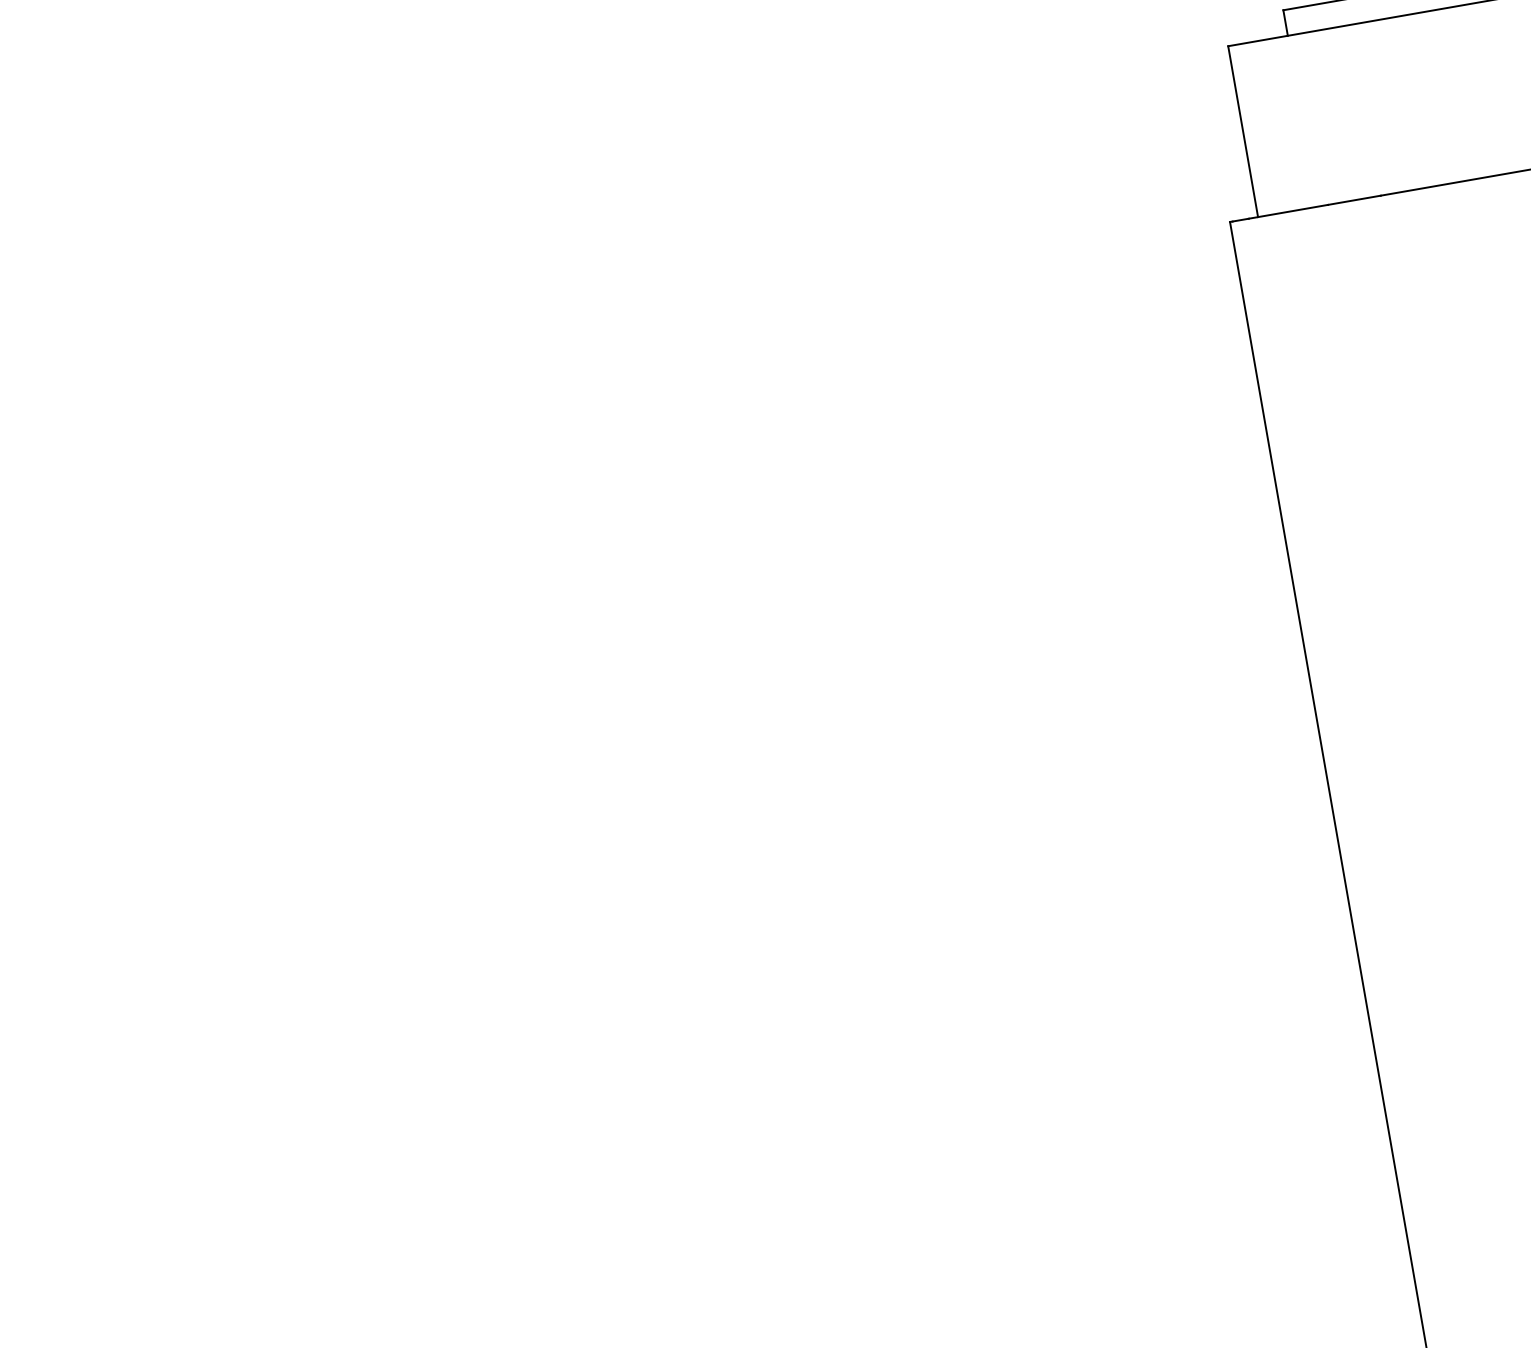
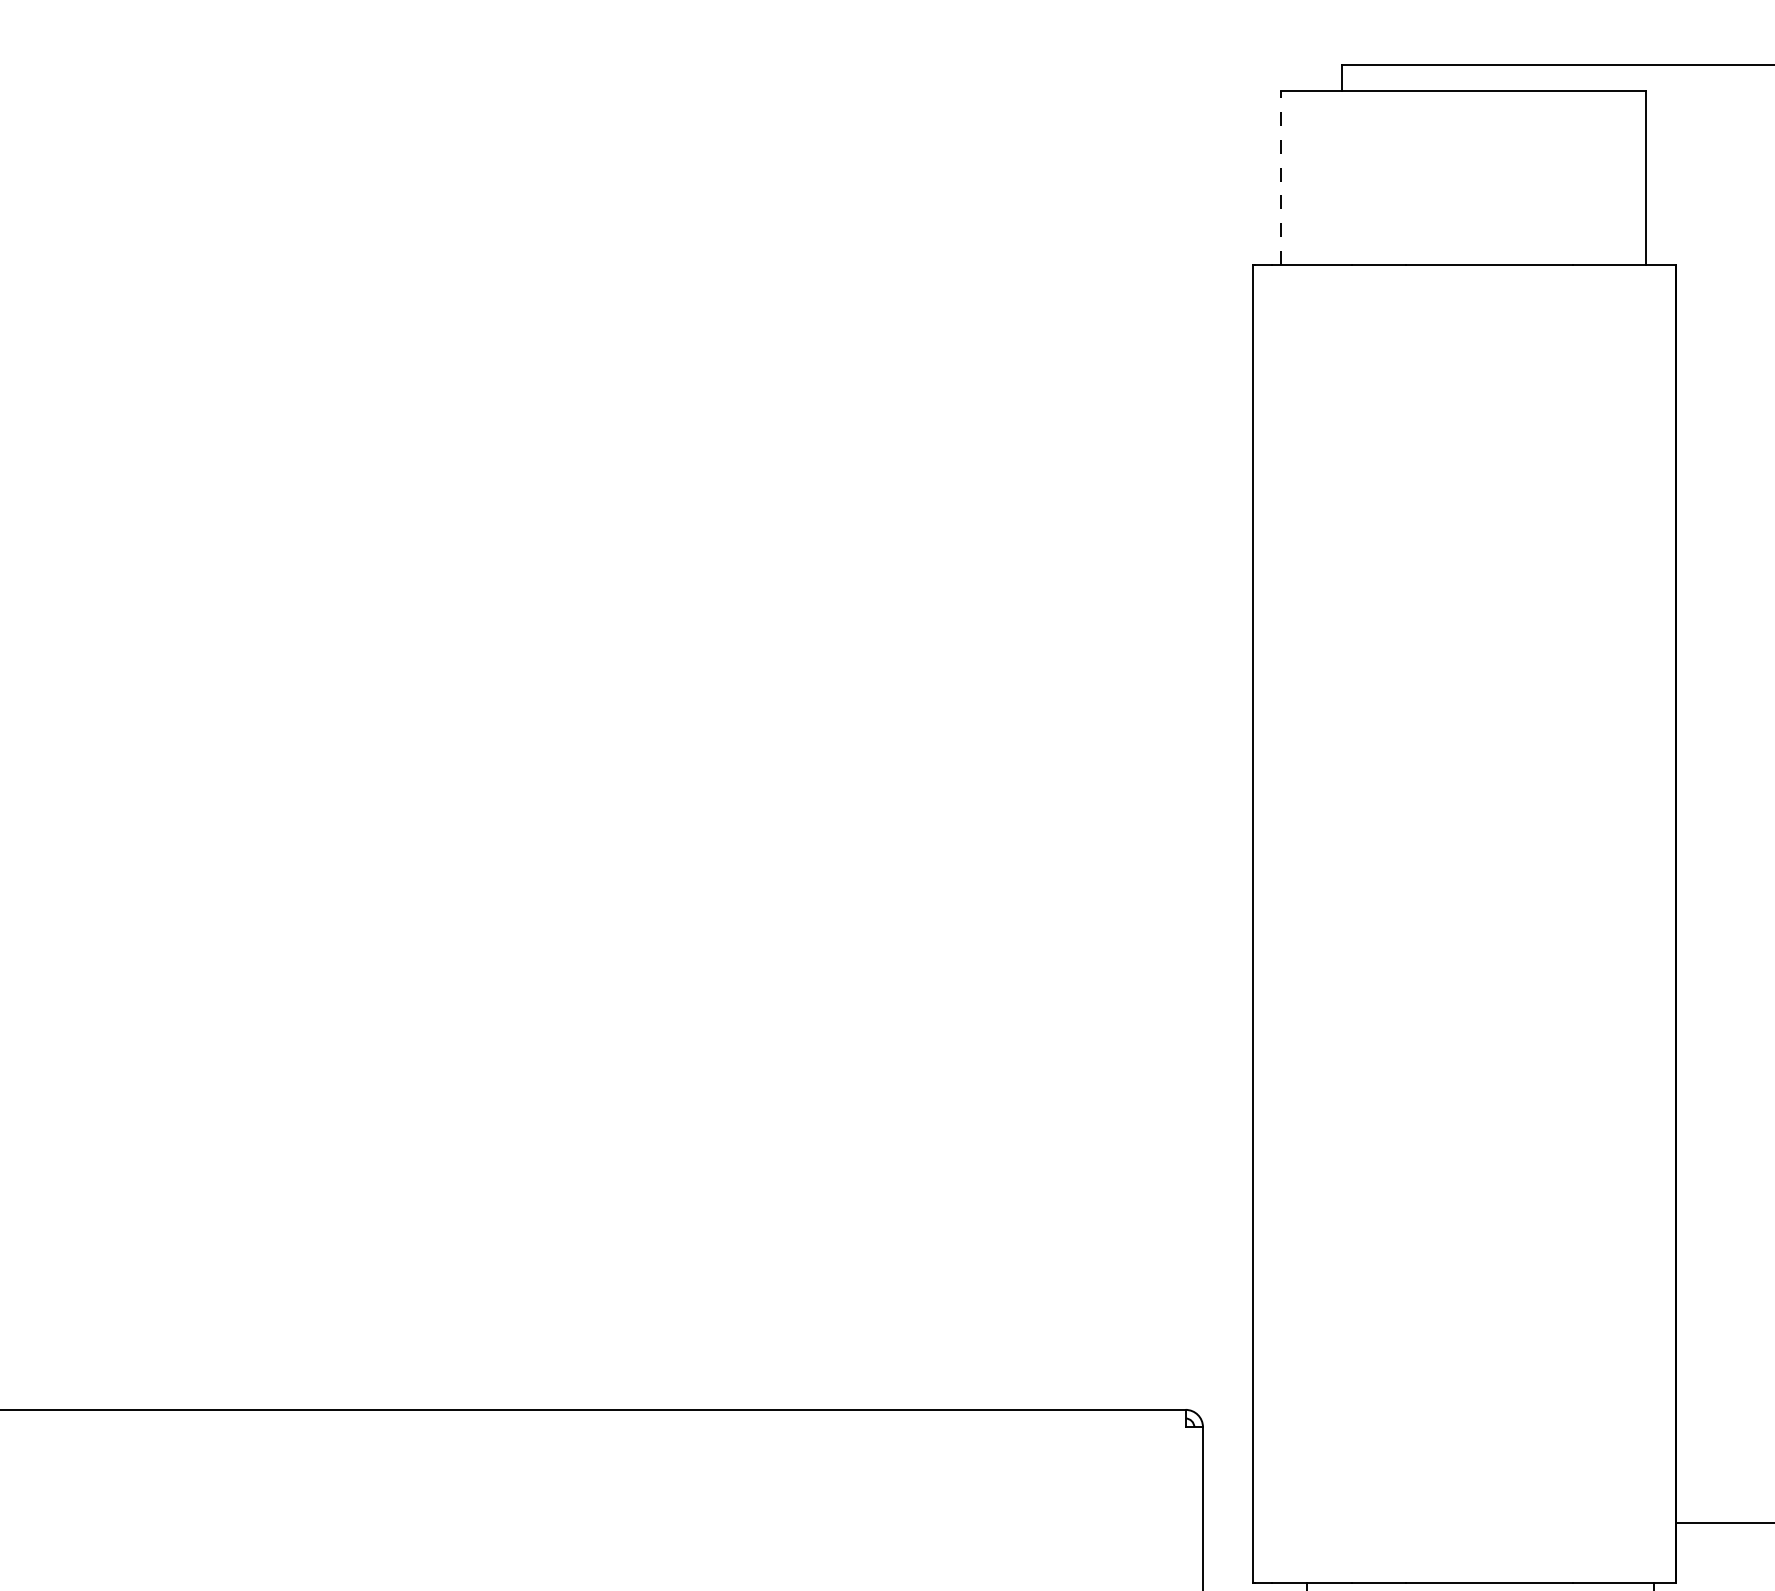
line: (1243, 132) -> (1281, 178), solid -> dashed

